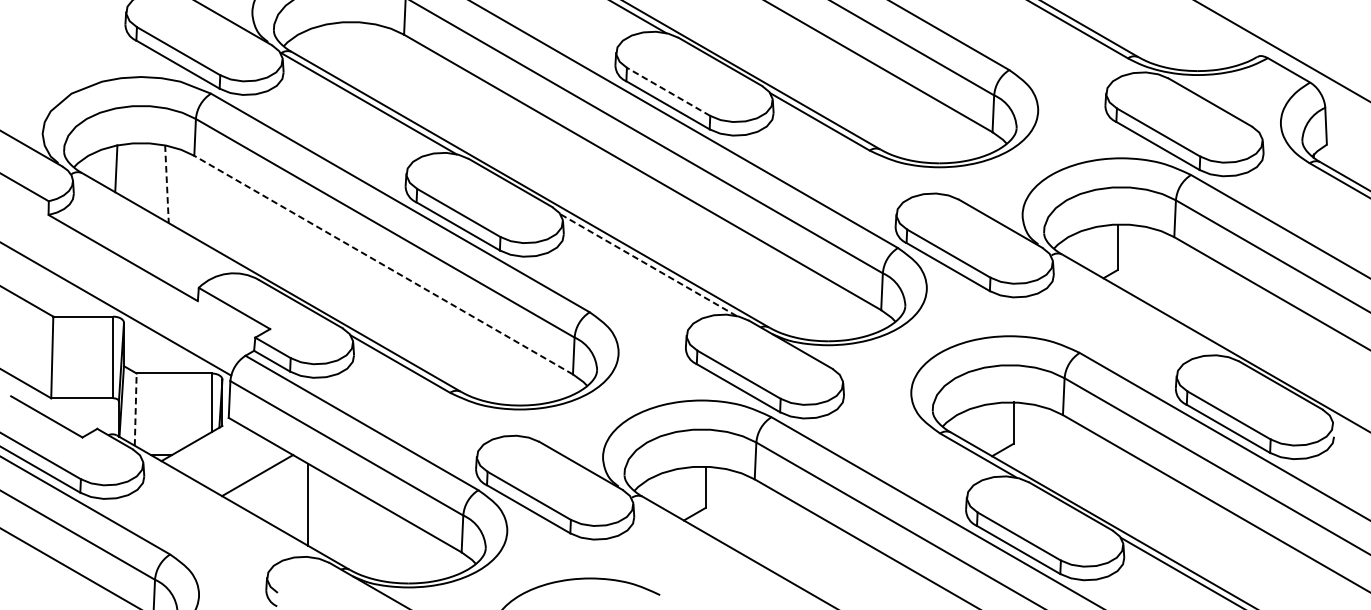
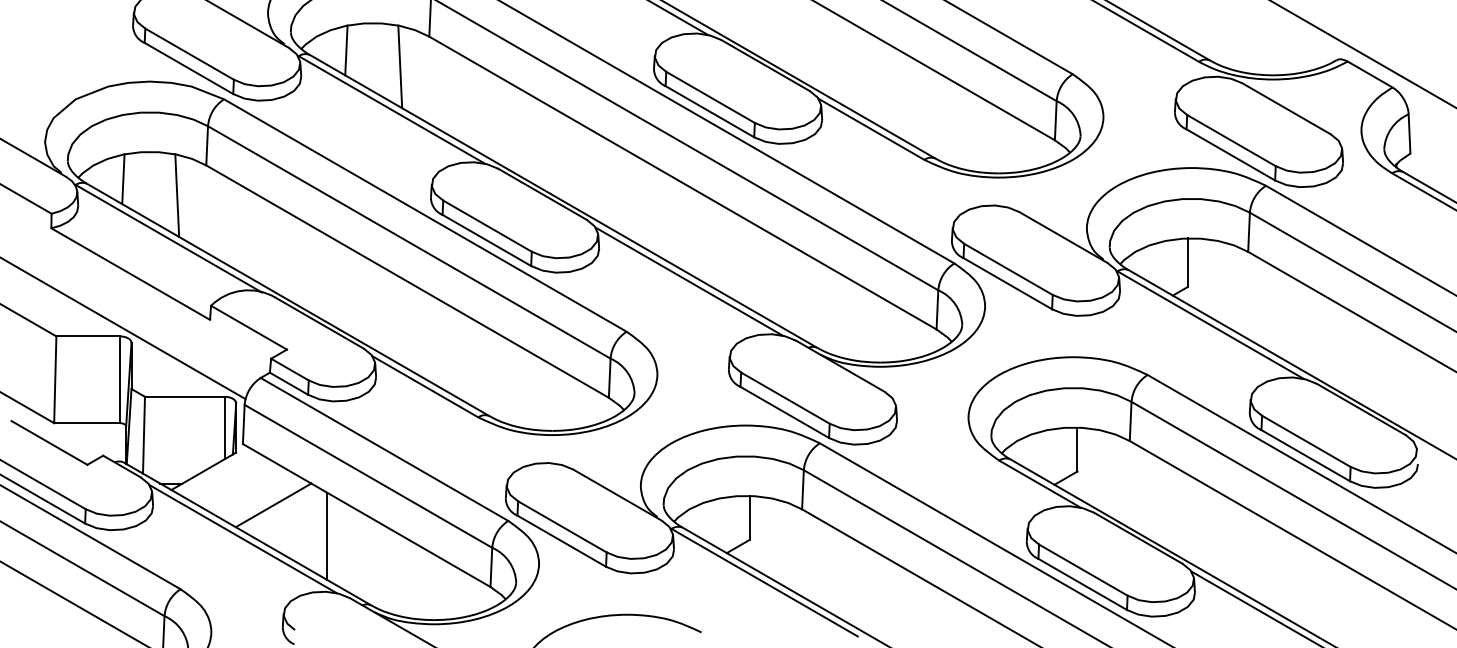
line: (326, 47) -> (346, 50), added
line: (376, 62) -> (400, 66), added
line: (668, 91) -> (710, 97), dashed -> solid
line: (167, 185) -> (177, 196), dashed -> solid
line: (158, 224) -> (168, 238), added
line: (383, 265) -> (407, 281), dashed -> solid
line: (647, 265) -> (688, 281), dashed -> solid
line: (1138, 305) -> (1210, 324), added
line: (136, 408) -> (144, 434), dashed -> solid
line: (228, 507) -> (242, 539), added
line: (719, 548) -> (764, 582), added

